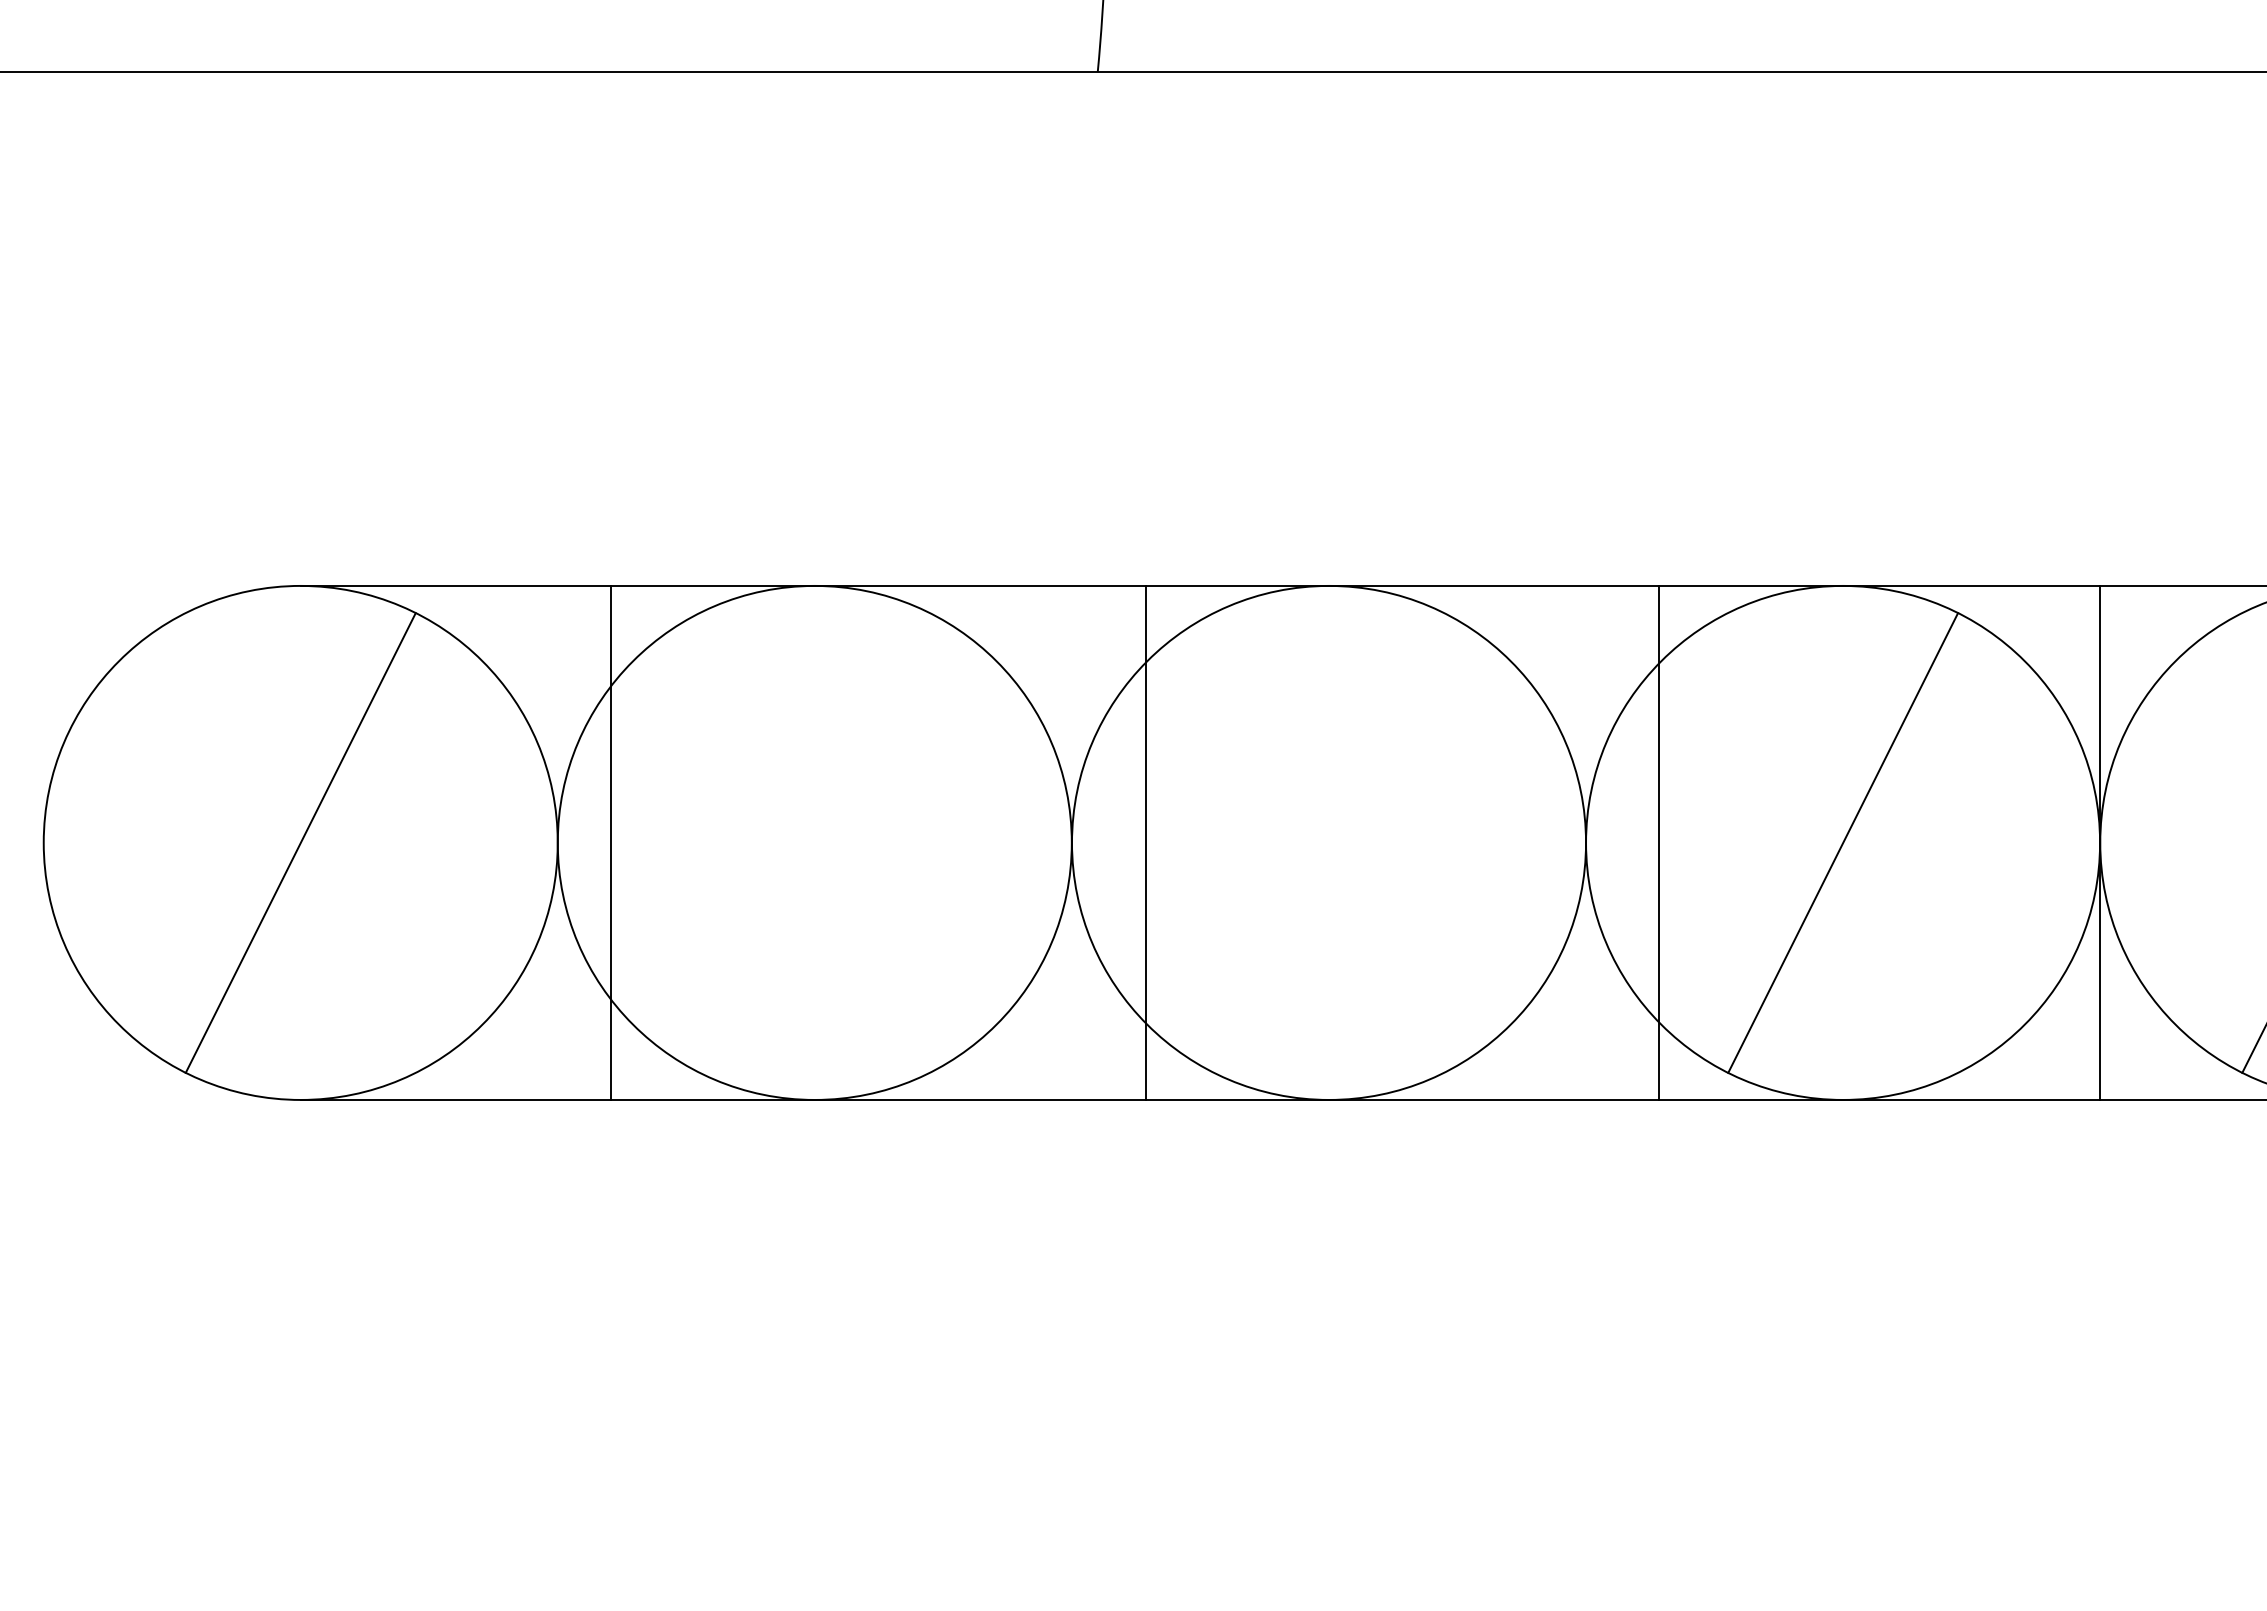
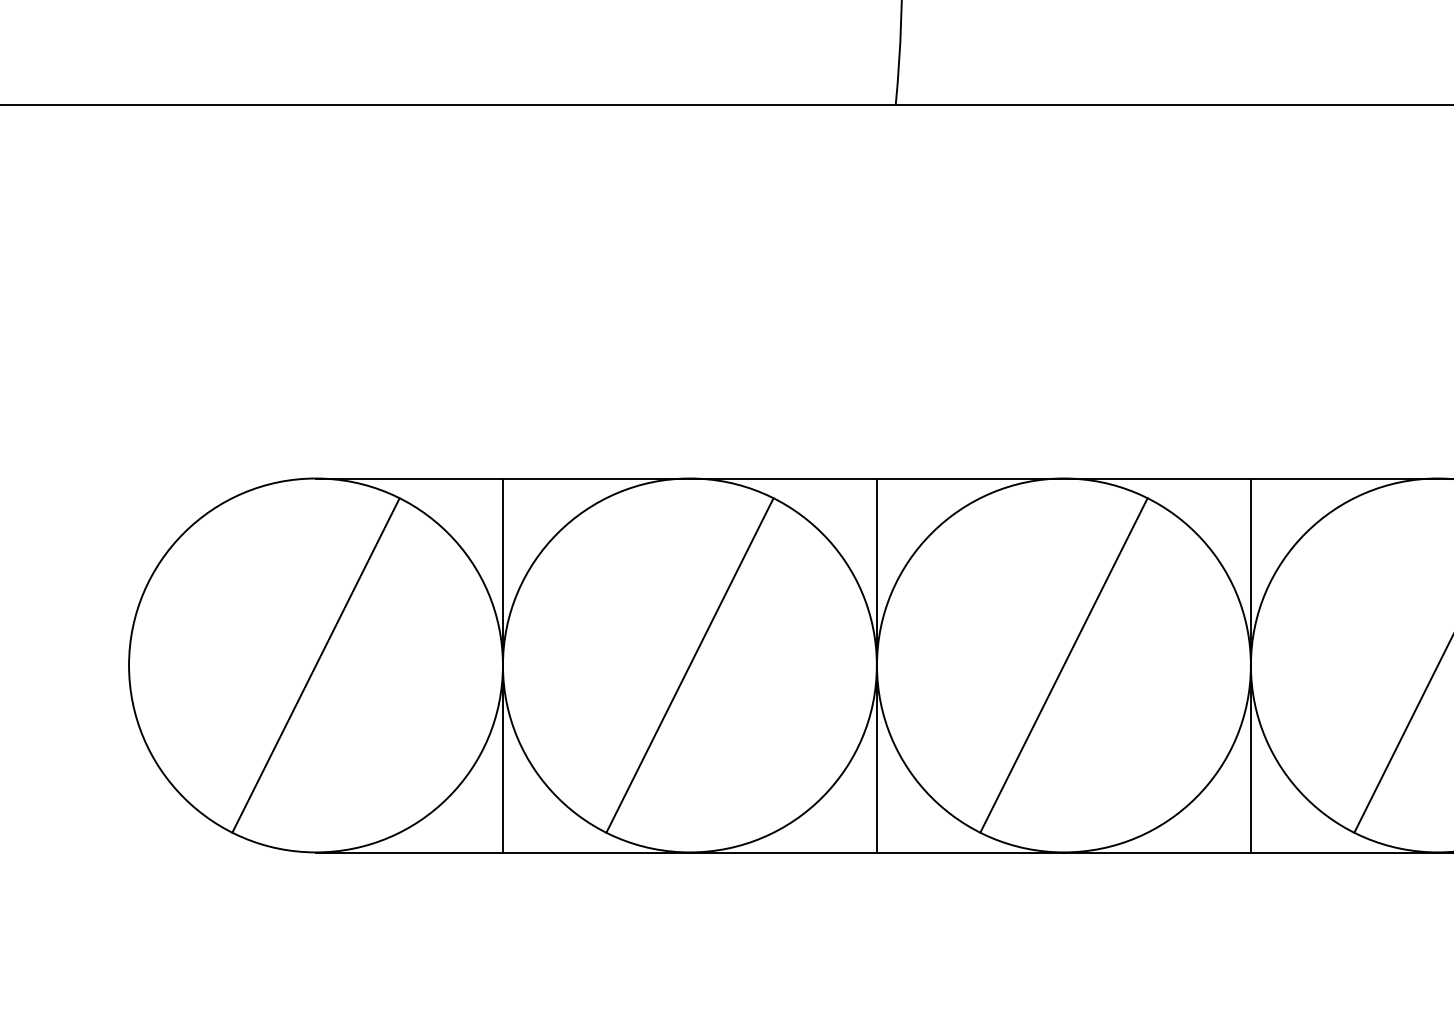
line: (610, 842) -> (502, 665), moved
line: (814, 842) -> (689, 665), added
line: (1146, 842) -> (877, 665), moved
line: (1329, 842) -> (1064, 665), added
line: (1659, 842) -> (1251, 665), moved

